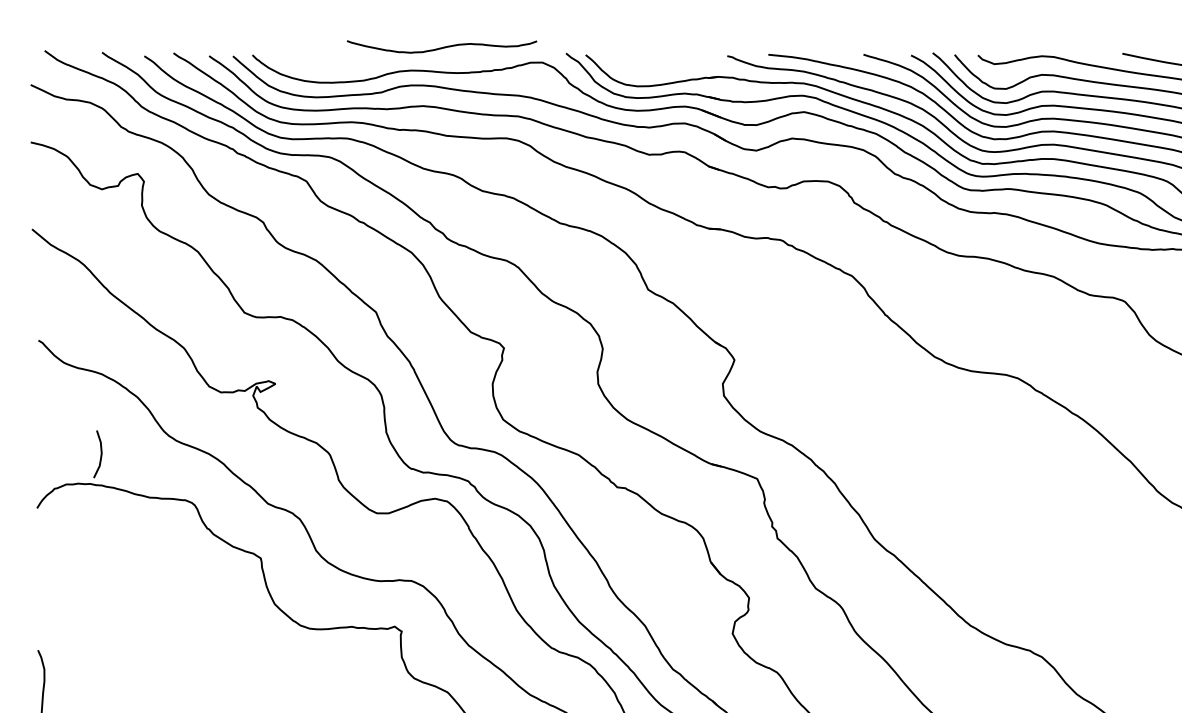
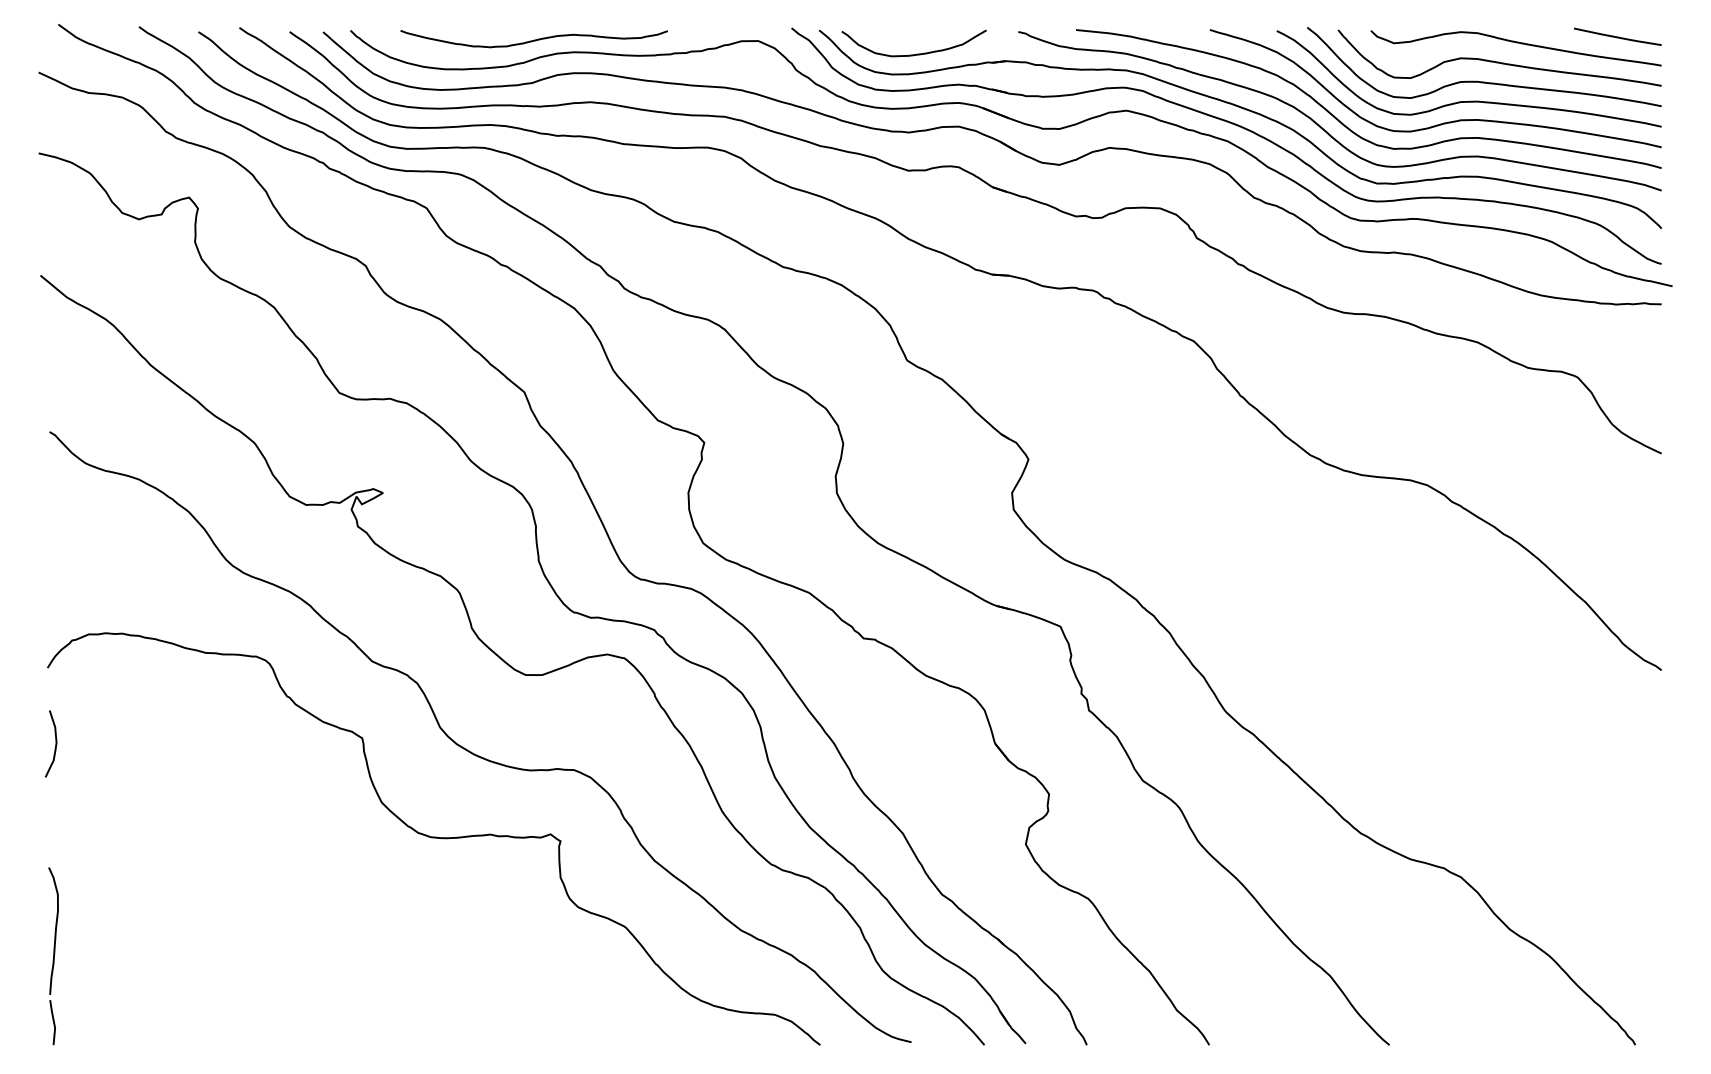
curve: (441, 47) -> (533, 39), moved
curve: (654, 71) -> (916, 53), added
curve: (101, 453) -> (55, 743), moved

